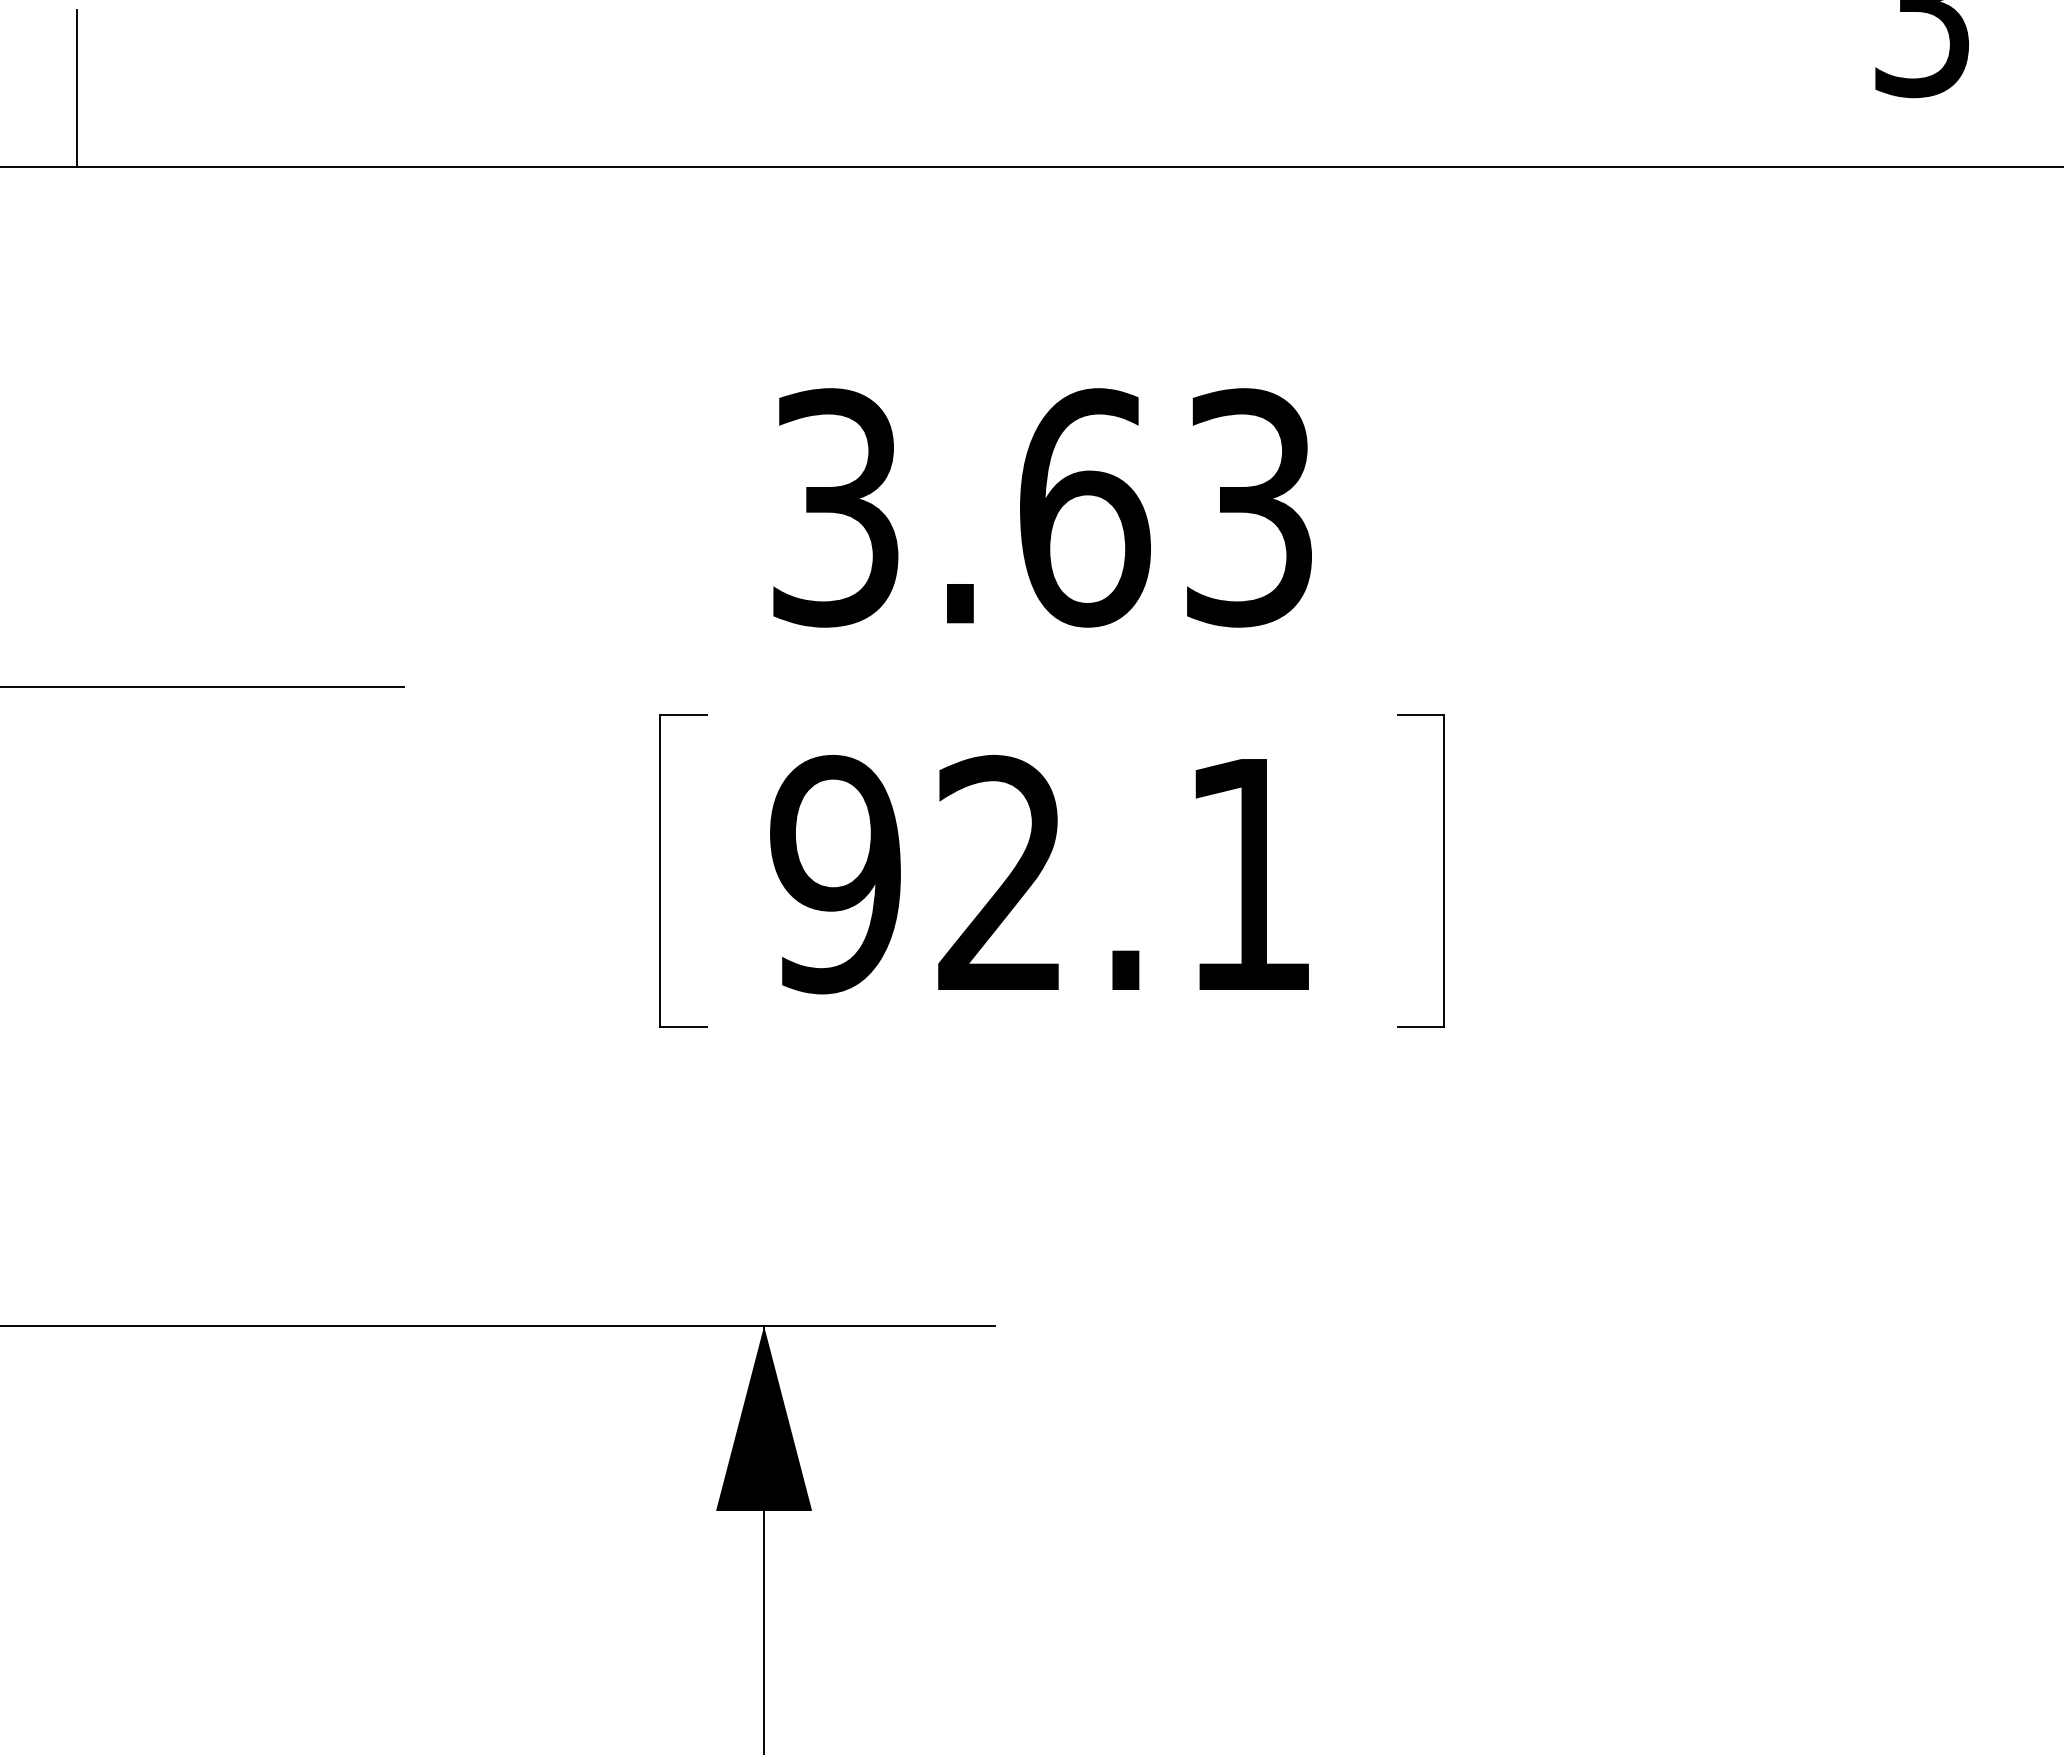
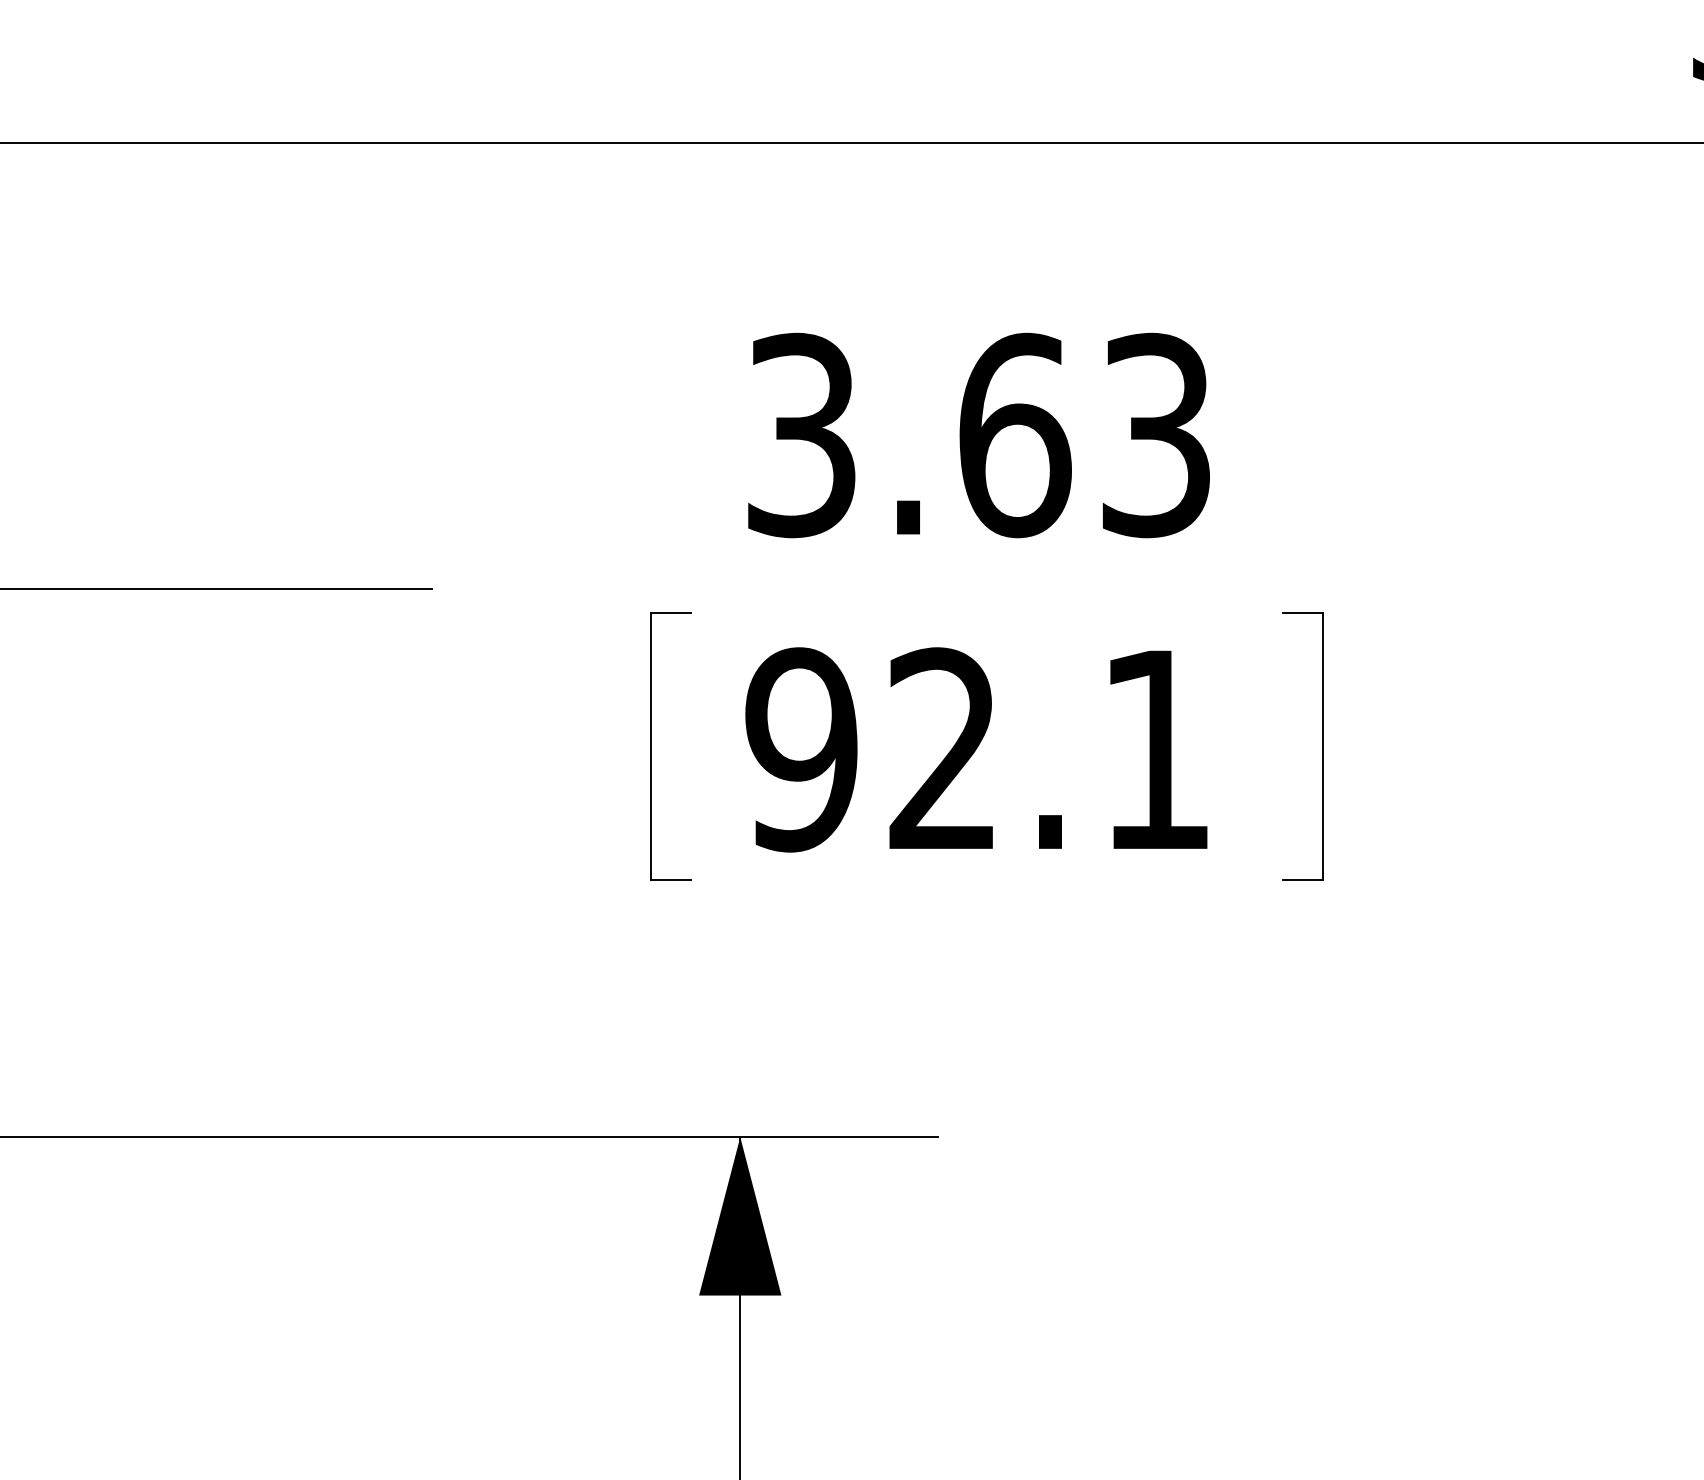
line: (77, 88) -> (151, 75), removed

